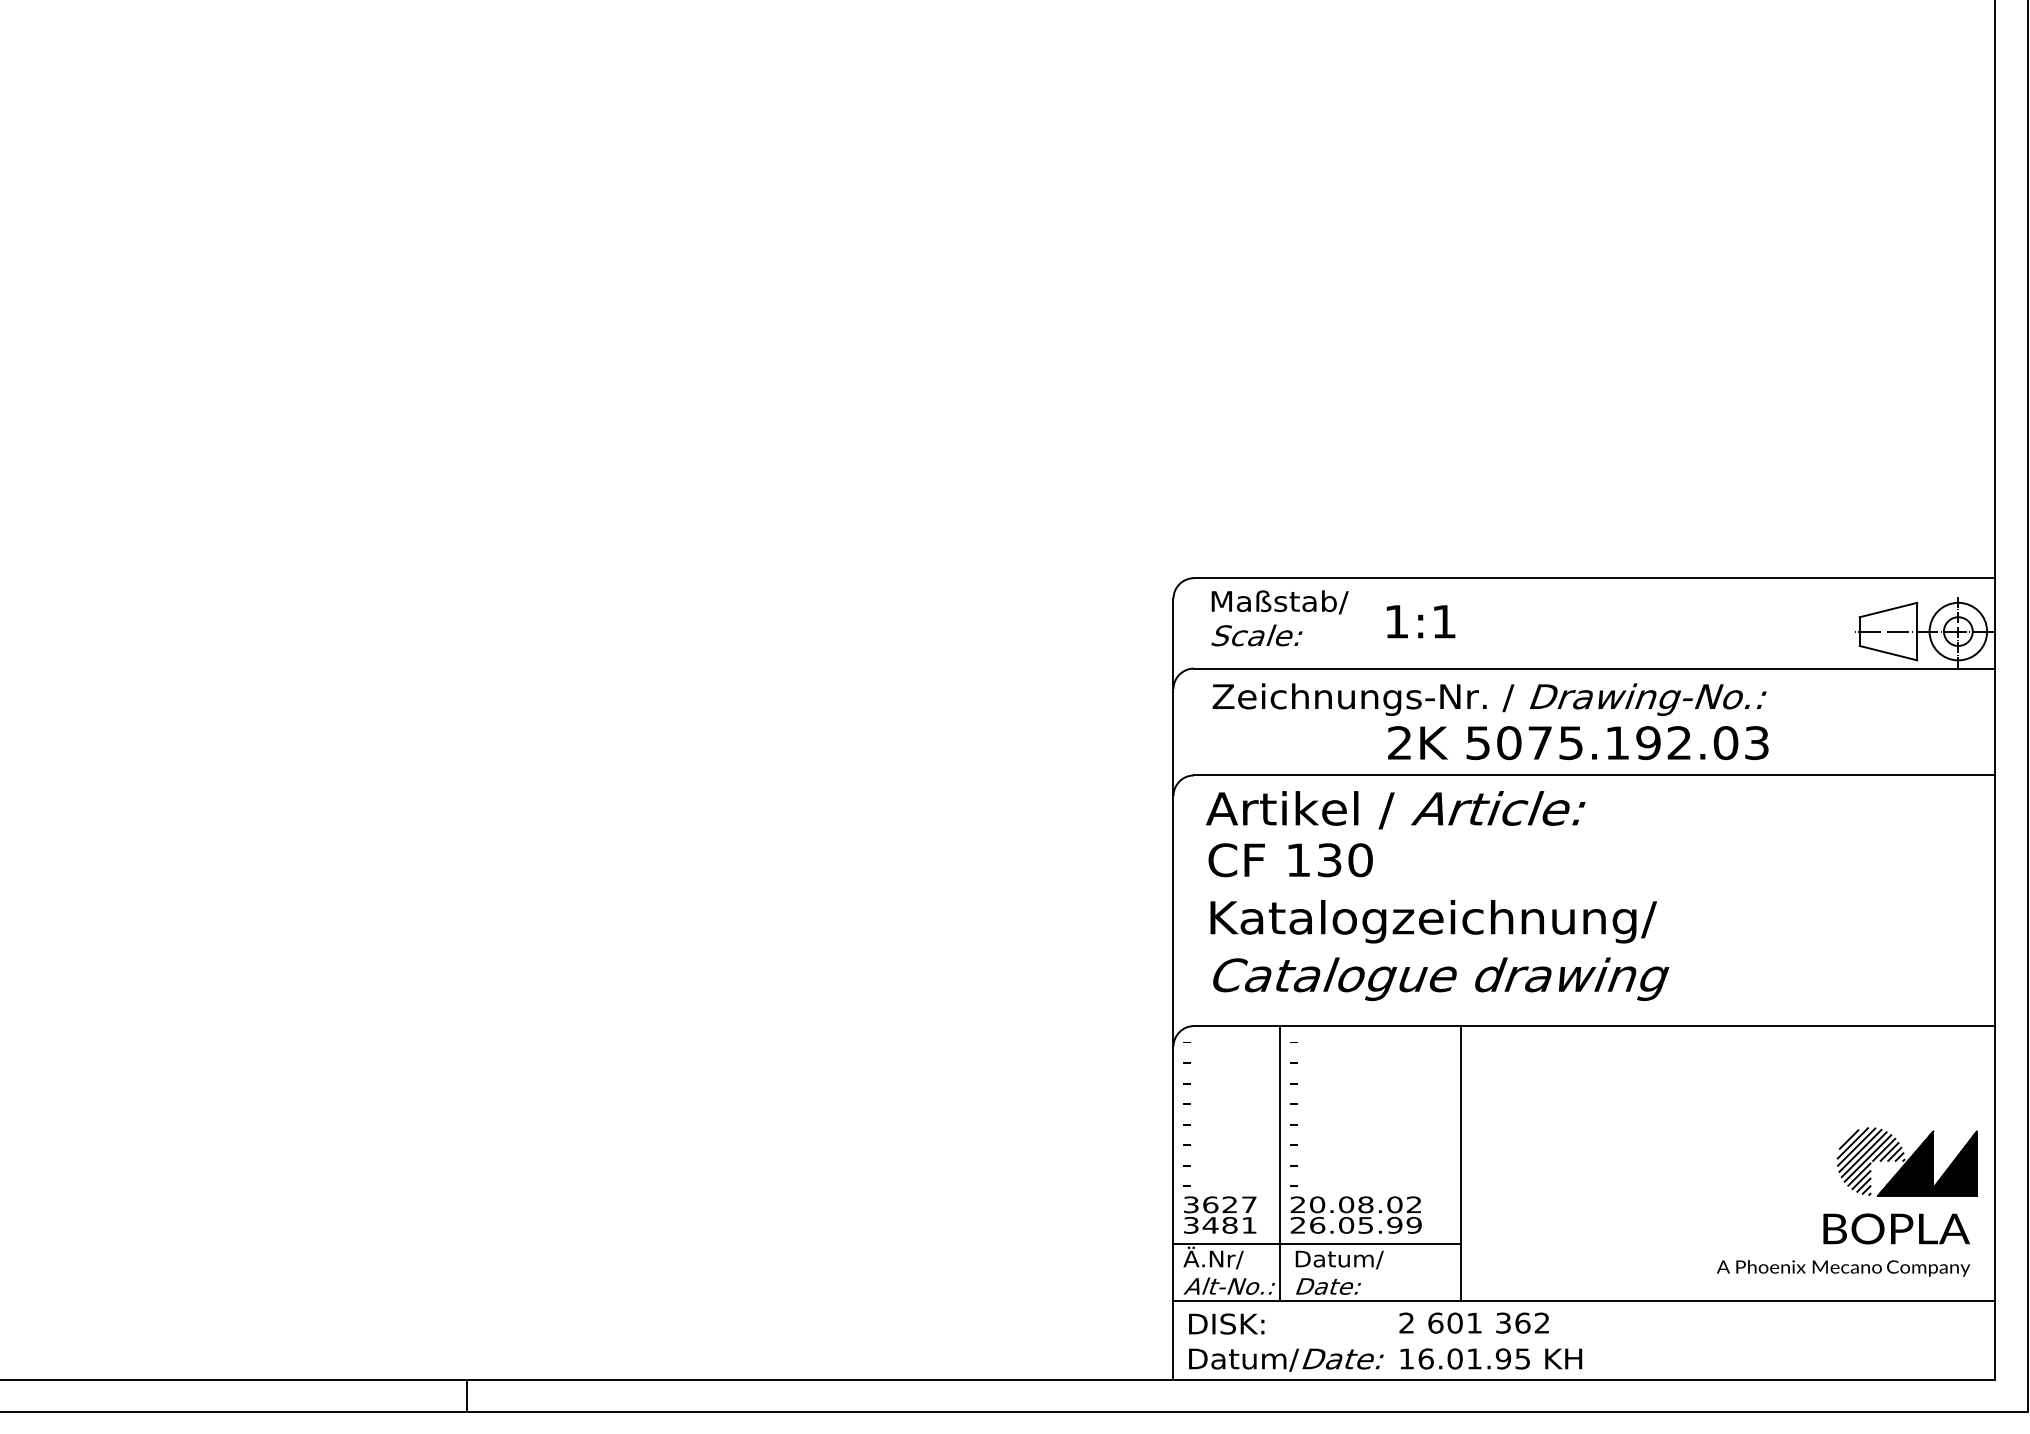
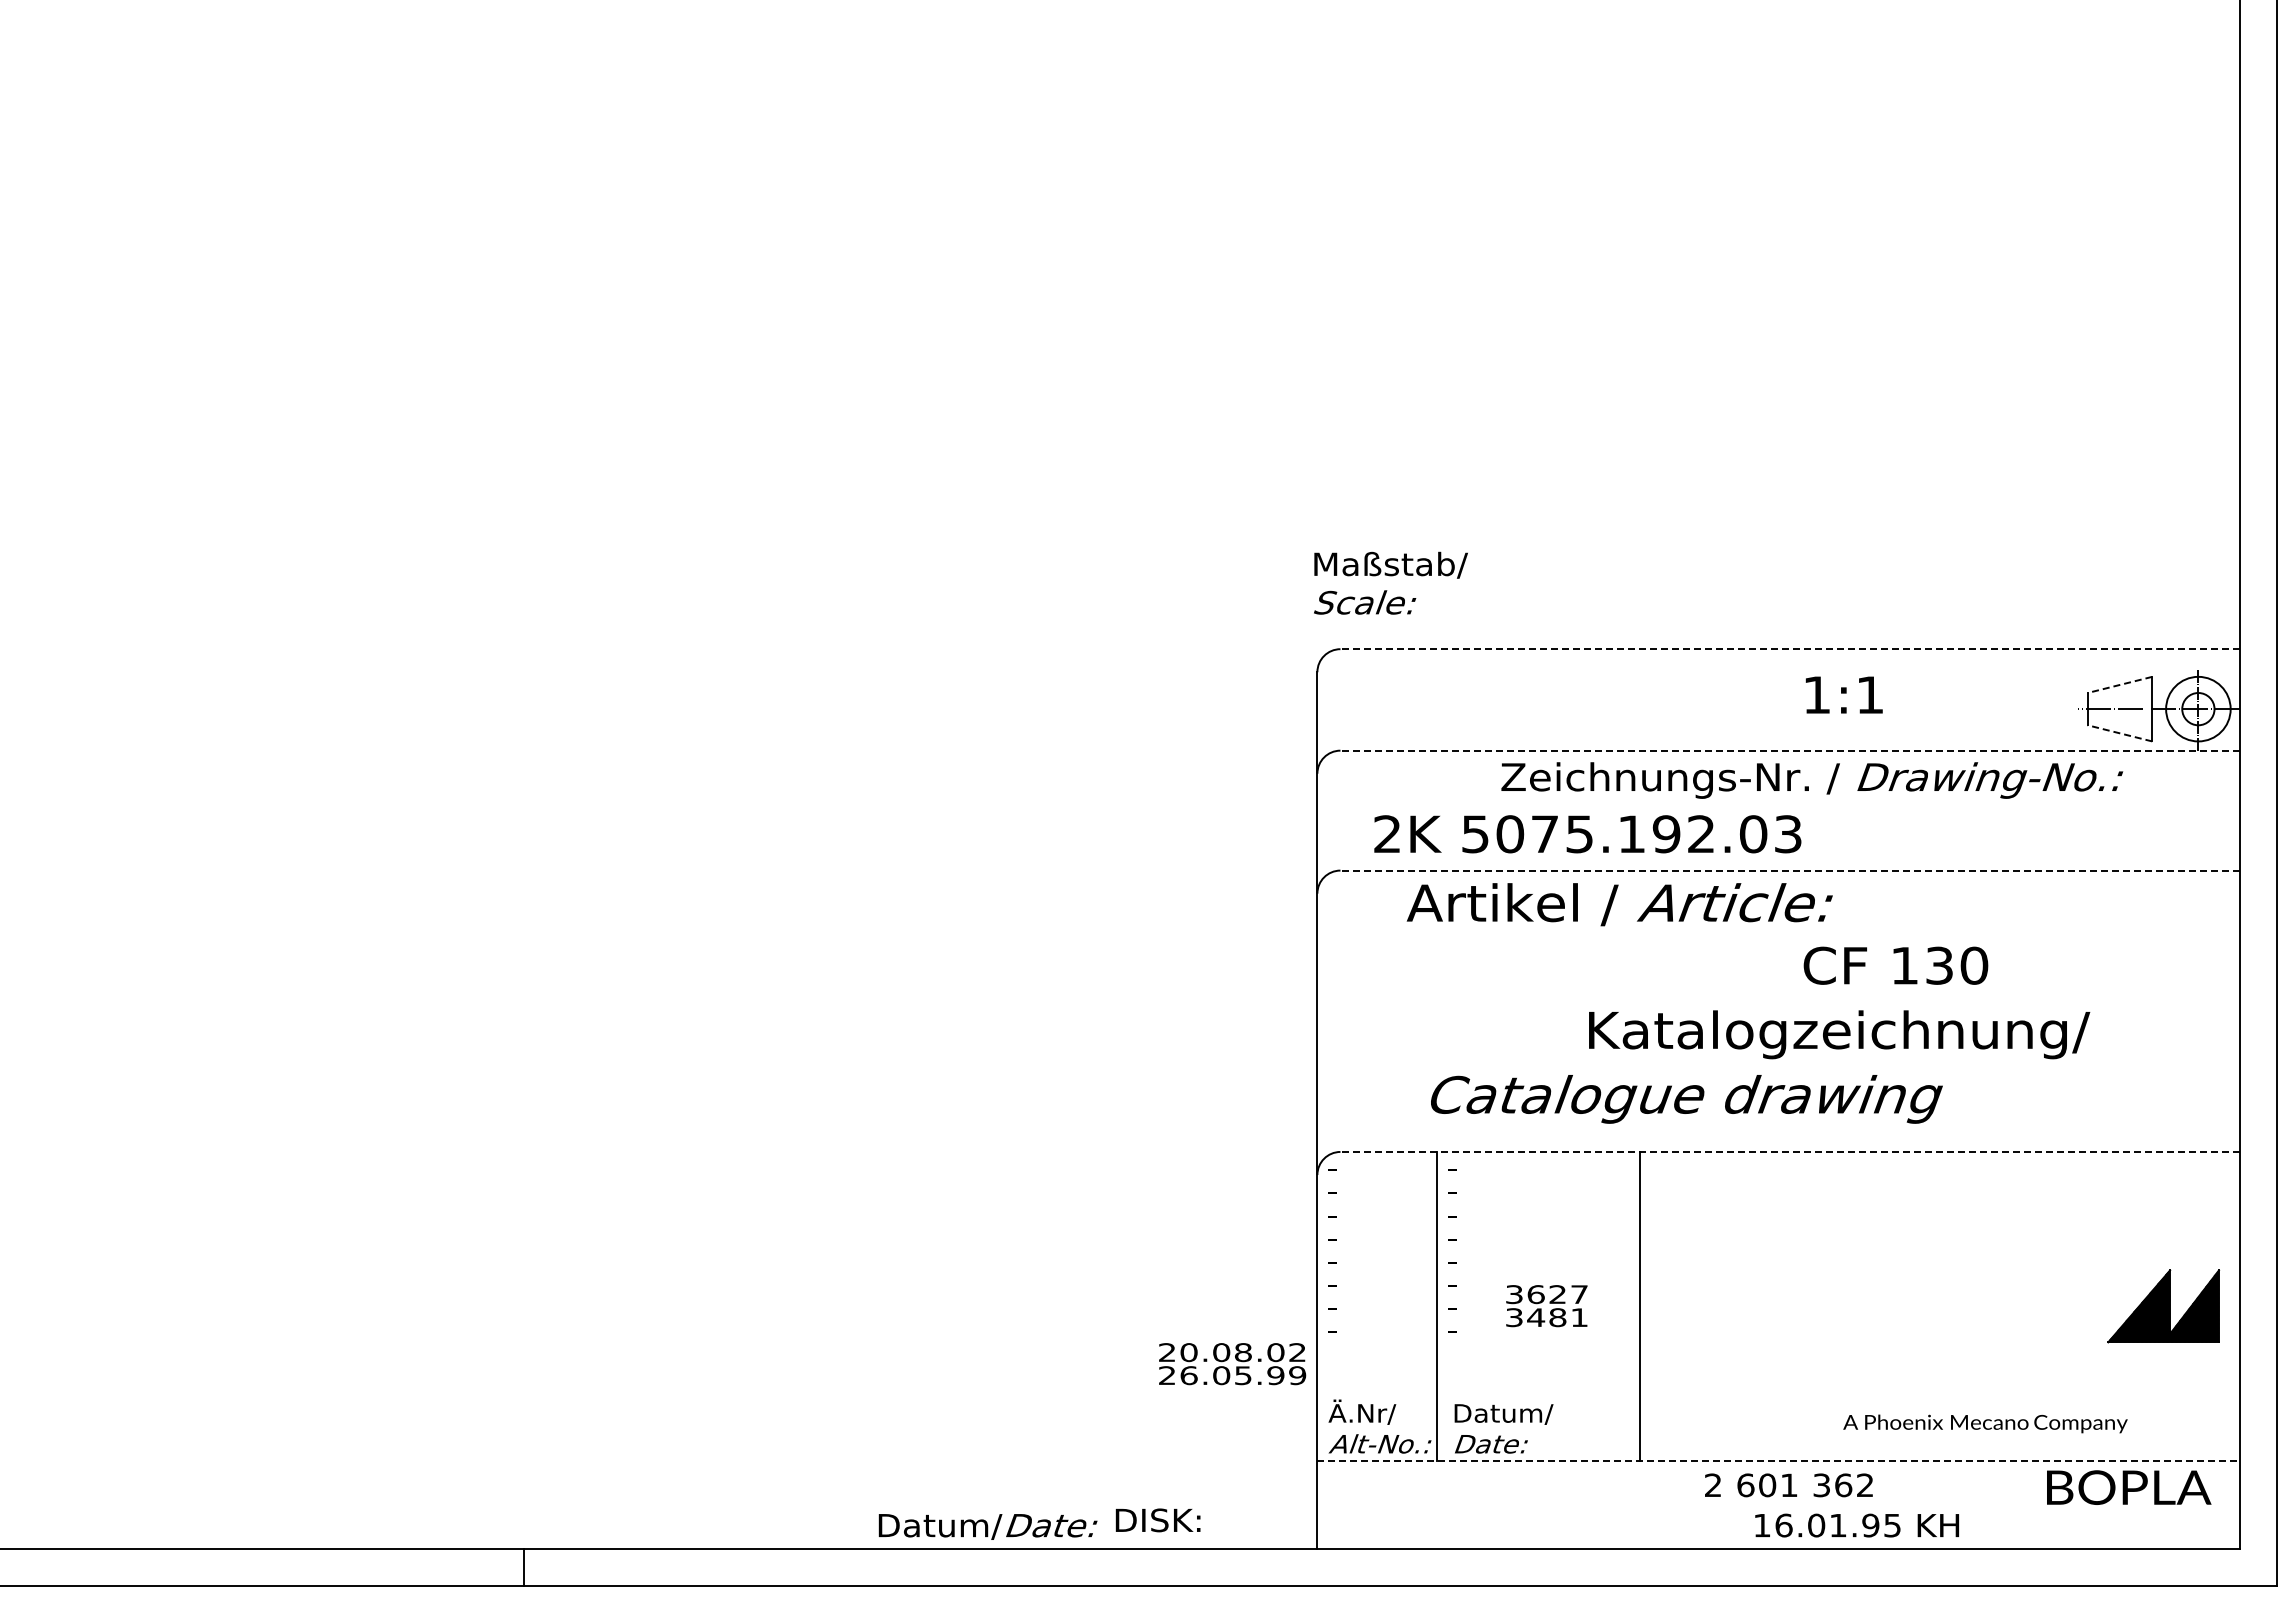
line: (1594, 578) -> (1790, 649), solid -> dashed
line: (1888, 610) -> (2119, 685), solid -> dashed
text: (1279, 617) -> (1390, 582), moved
text: (1420, 621) -> (1843, 694), moved
line: (1888, 653) -> (2119, 733), solid -> dashed
line: (1594, 668) -> (1790, 750), solid -> dashed
text: (1489, 699) -> (1812, 780), moved
text: (1578, 743) -> (1587, 834), moved
line: (1594, 775) -> (1790, 870), solid -> dashed
text: (1395, 810) -> (1619, 904), moved
text: (1290, 859) -> (1895, 965), moved
text: (1433, 921) -> (1839, 1034), moved
text: (1440, 979) -> (1686, 1099), moved
line: (1594, 1025) -> (1790, 1151), solid -> dashed
hatch: (1871, 1161) -> (2100, 1303), removed
text: (1219, 1215) -> (1546, 1306), moved
text: (1356, 1215) -> (1232, 1364), moved
text: (1896, 1228) -> (2129, 1487), moved
line: (1317, 1243) -> (1478, 1396), removed
text: (1843, 1268) -> (1985, 1423), moved
line: (1585, 1300) -> (1779, 1460), solid -> dashed
text: (1473, 1323) -> (1788, 1485), moved
text: (1226, 1324) -> (1157, 1520), moved
text: (1490, 1358) -> (1856, 1525), moved
text: (1285, 1359) -> (987, 1526), moved

